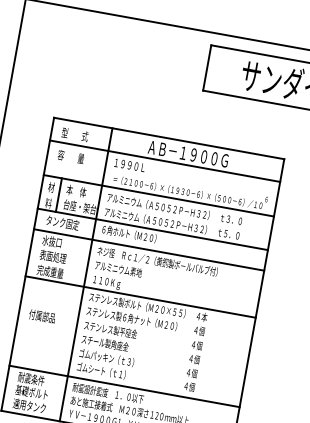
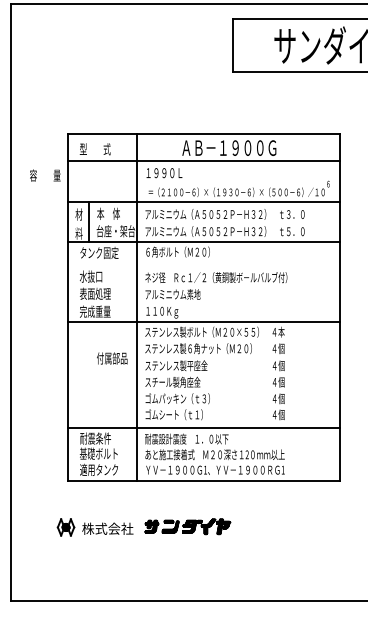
text: (71, 156) -> (45, 175), moved
line: (148, 250) -> (203, 266), removed
text: (42, 316) -> (112, 358), moved

